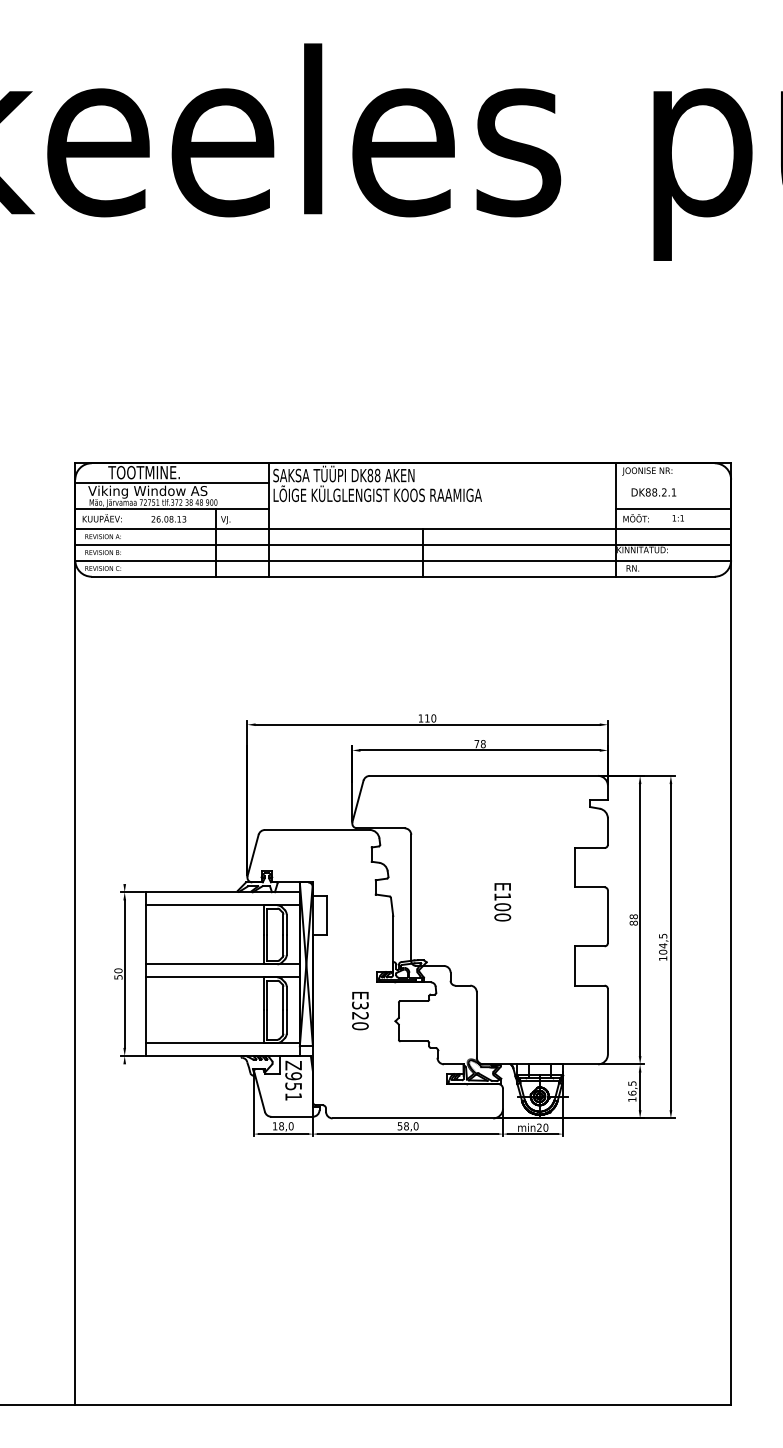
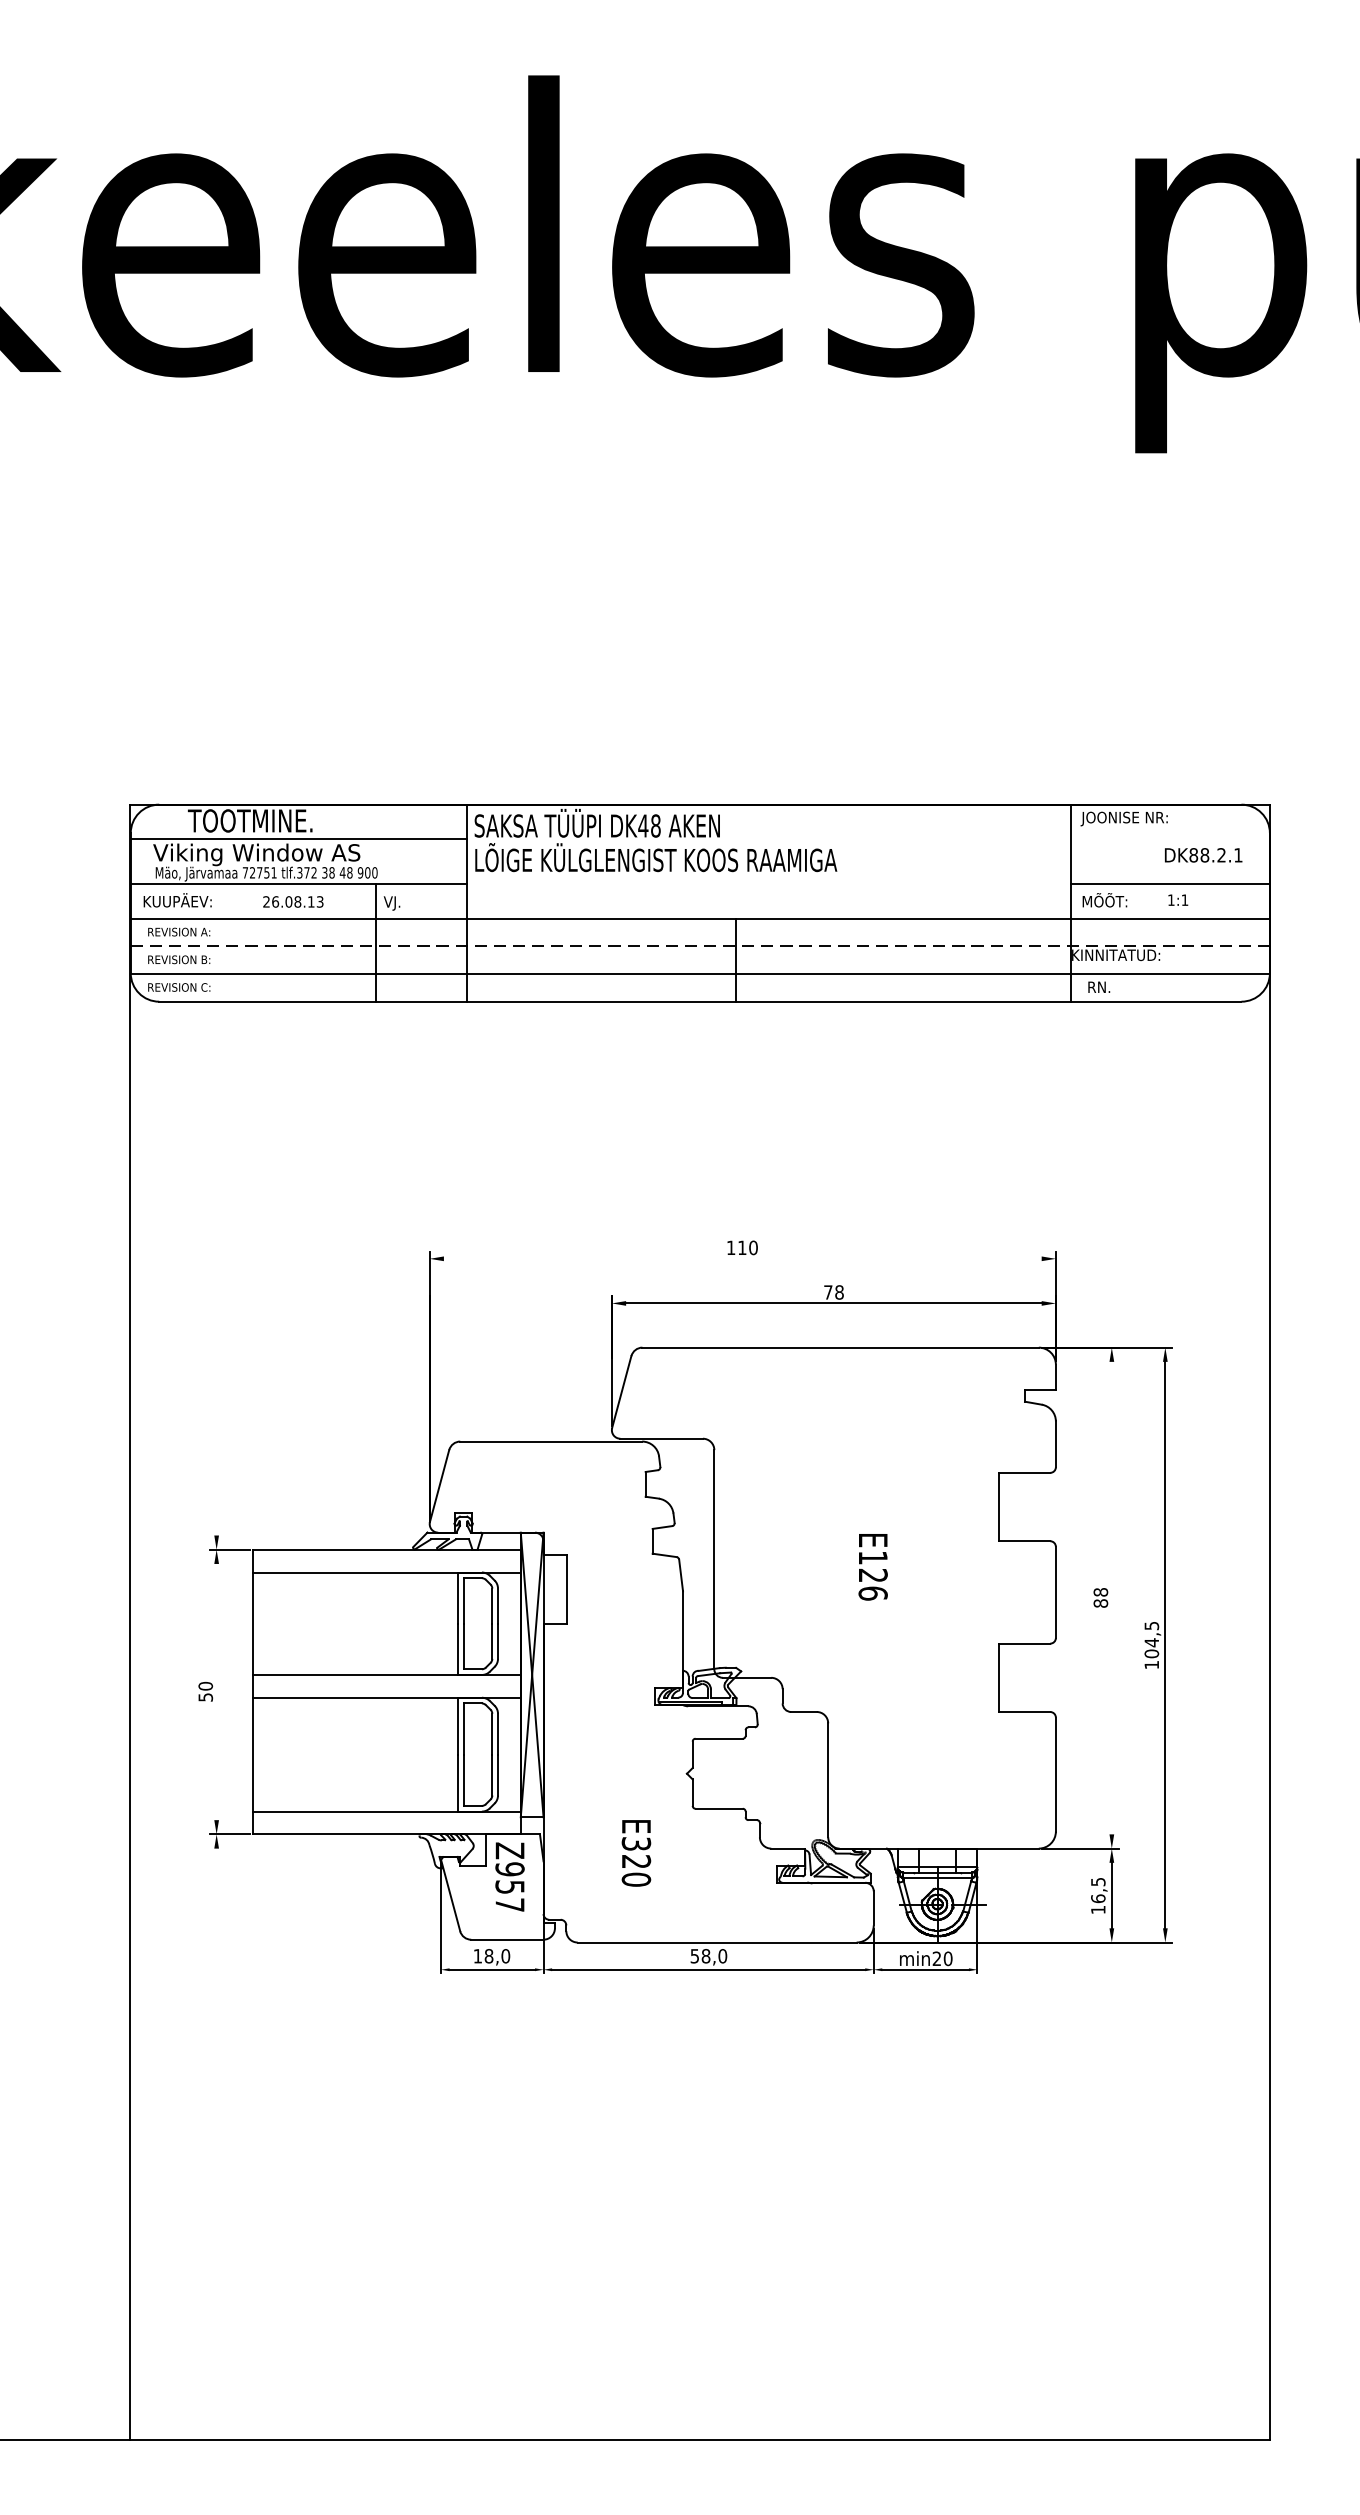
text: (370, 475) -> (643, 825), DK88 -> DK48
text: (653, 492) -> (1202, 855), moved
line: (403, 544) -> (700, 945), solid -> dashed
line: (427, 724) -> (742, 1258), removed
text: (502, 912) -> (872, 1584), E100 -> E126
line: (640, 920) -> (1112, 1598), removed
line: (124, 973) -> (216, 1690), removed
text: (360, 1011) -> (636, 1854), moved
text: (293, 1096) -> (509, 1904), Z951 -> Z957

